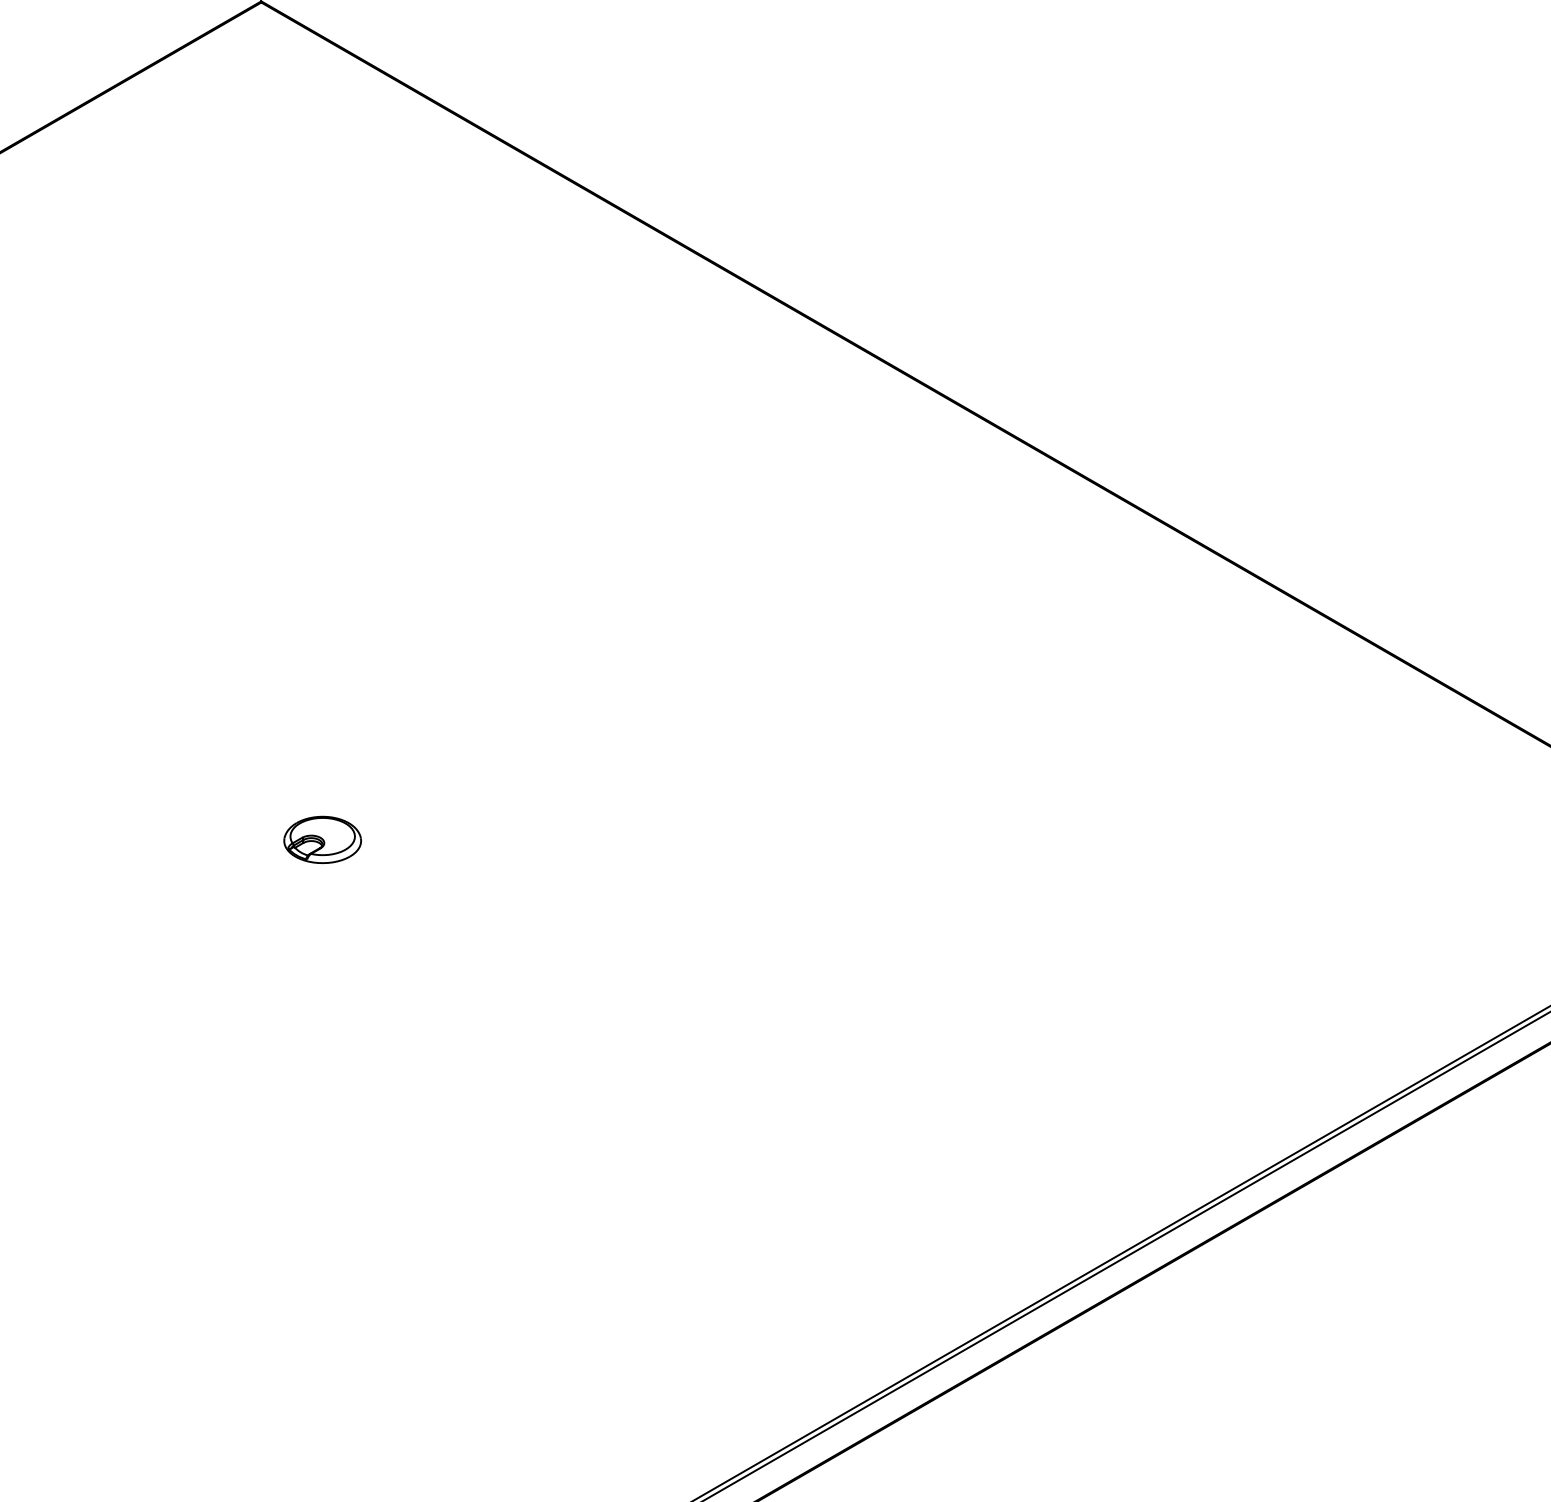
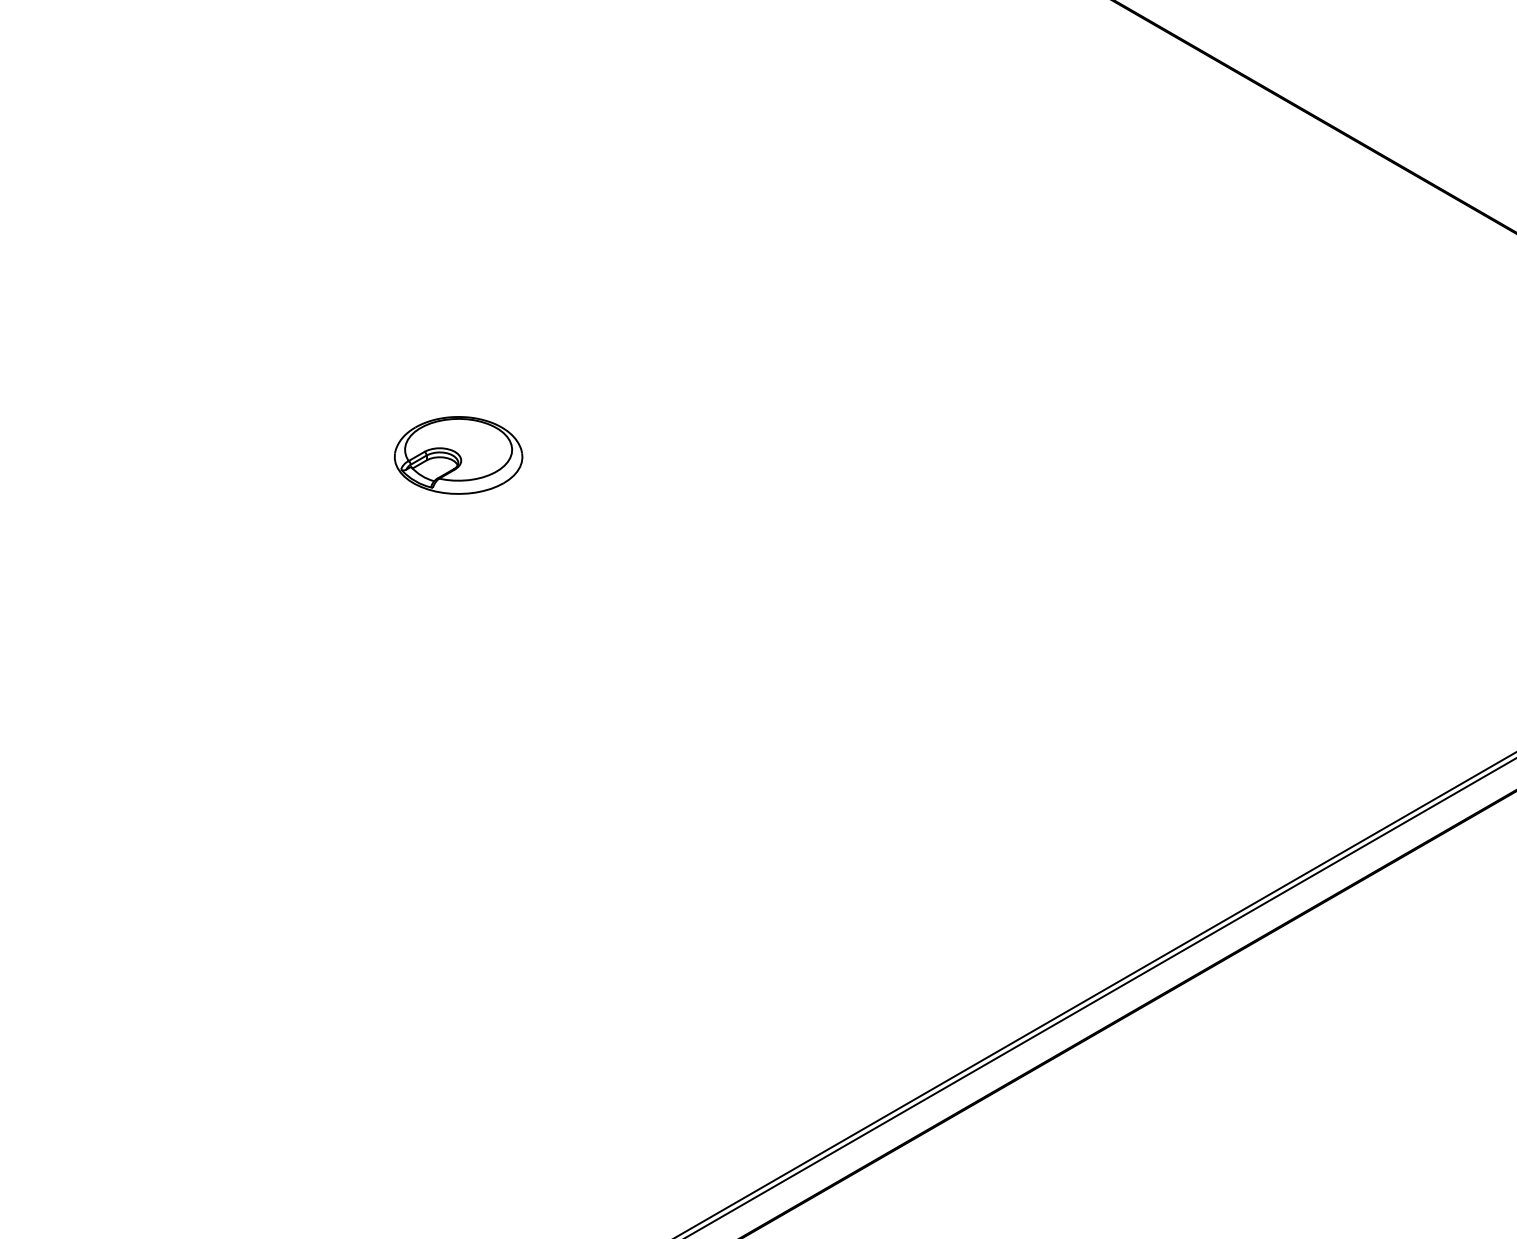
part: (322, 839) -> (458, 454), size x1.6

